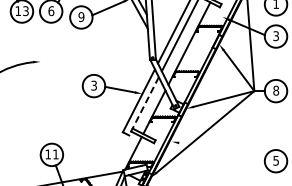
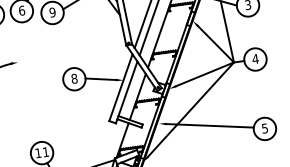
text: (94, 85) -> (74, 78), 3 -> 8
text: (276, 90) -> (255, 58), 8 -> 4
line: (144, 106) -> (127, 92), dashed -> solid
line: (222, 150) -> (210, 125), added

